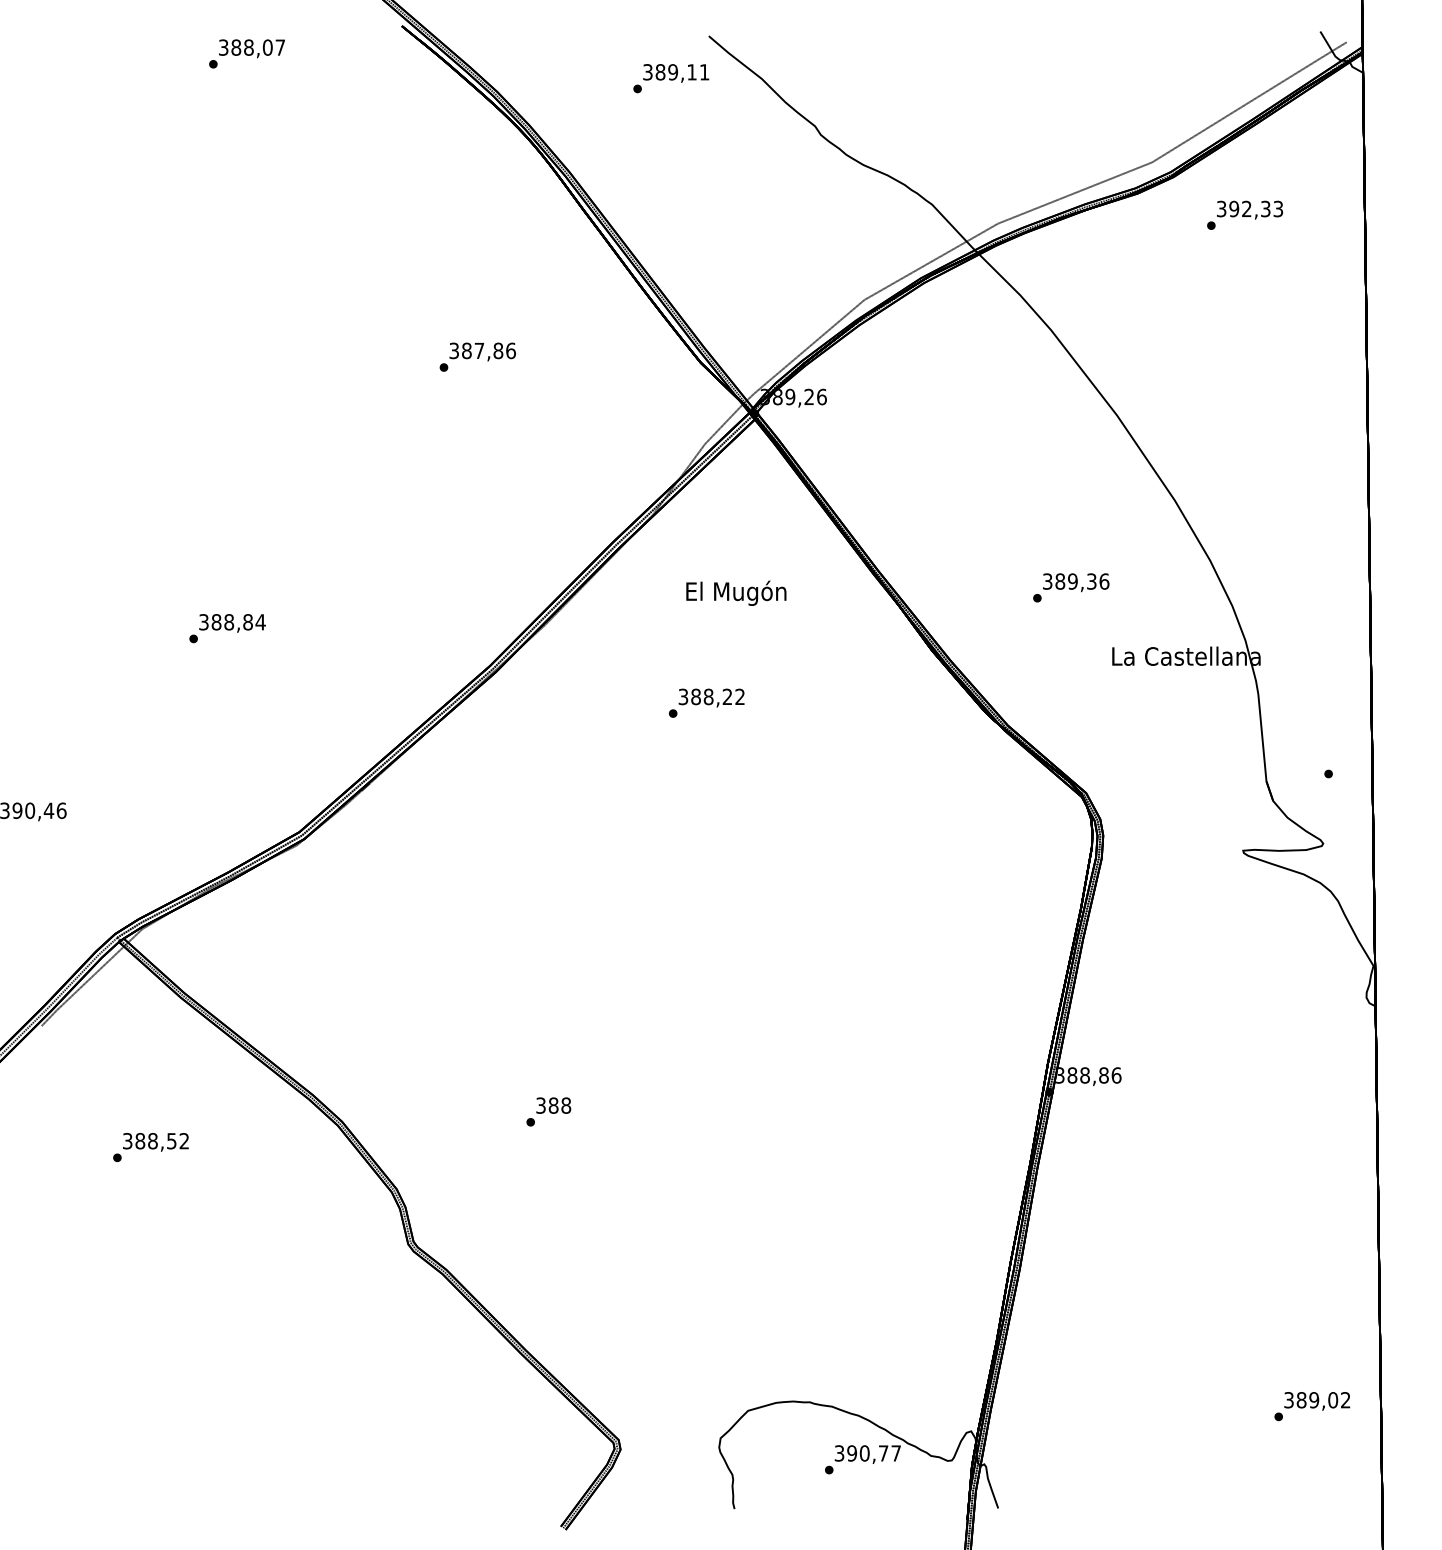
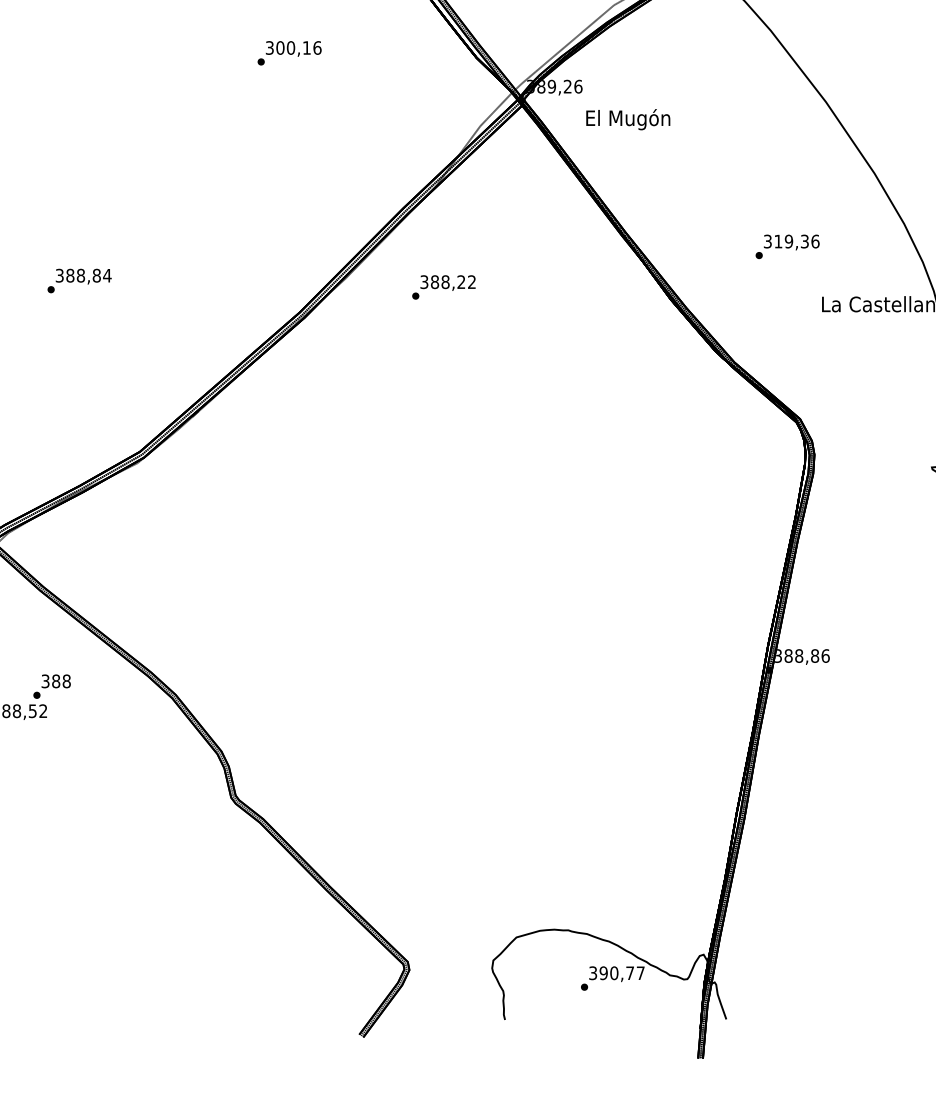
text: (482, 350) -> (293, 47), 387,86 -> 300,16
text: (1060, 581) -> (778, 241), 389,36 -> 319,36
text: (736, 592) -> (628, 118), moved
text: (706, 702) -> (443, 286), moved
text: (548, 1111) -> (51, 686), moved

